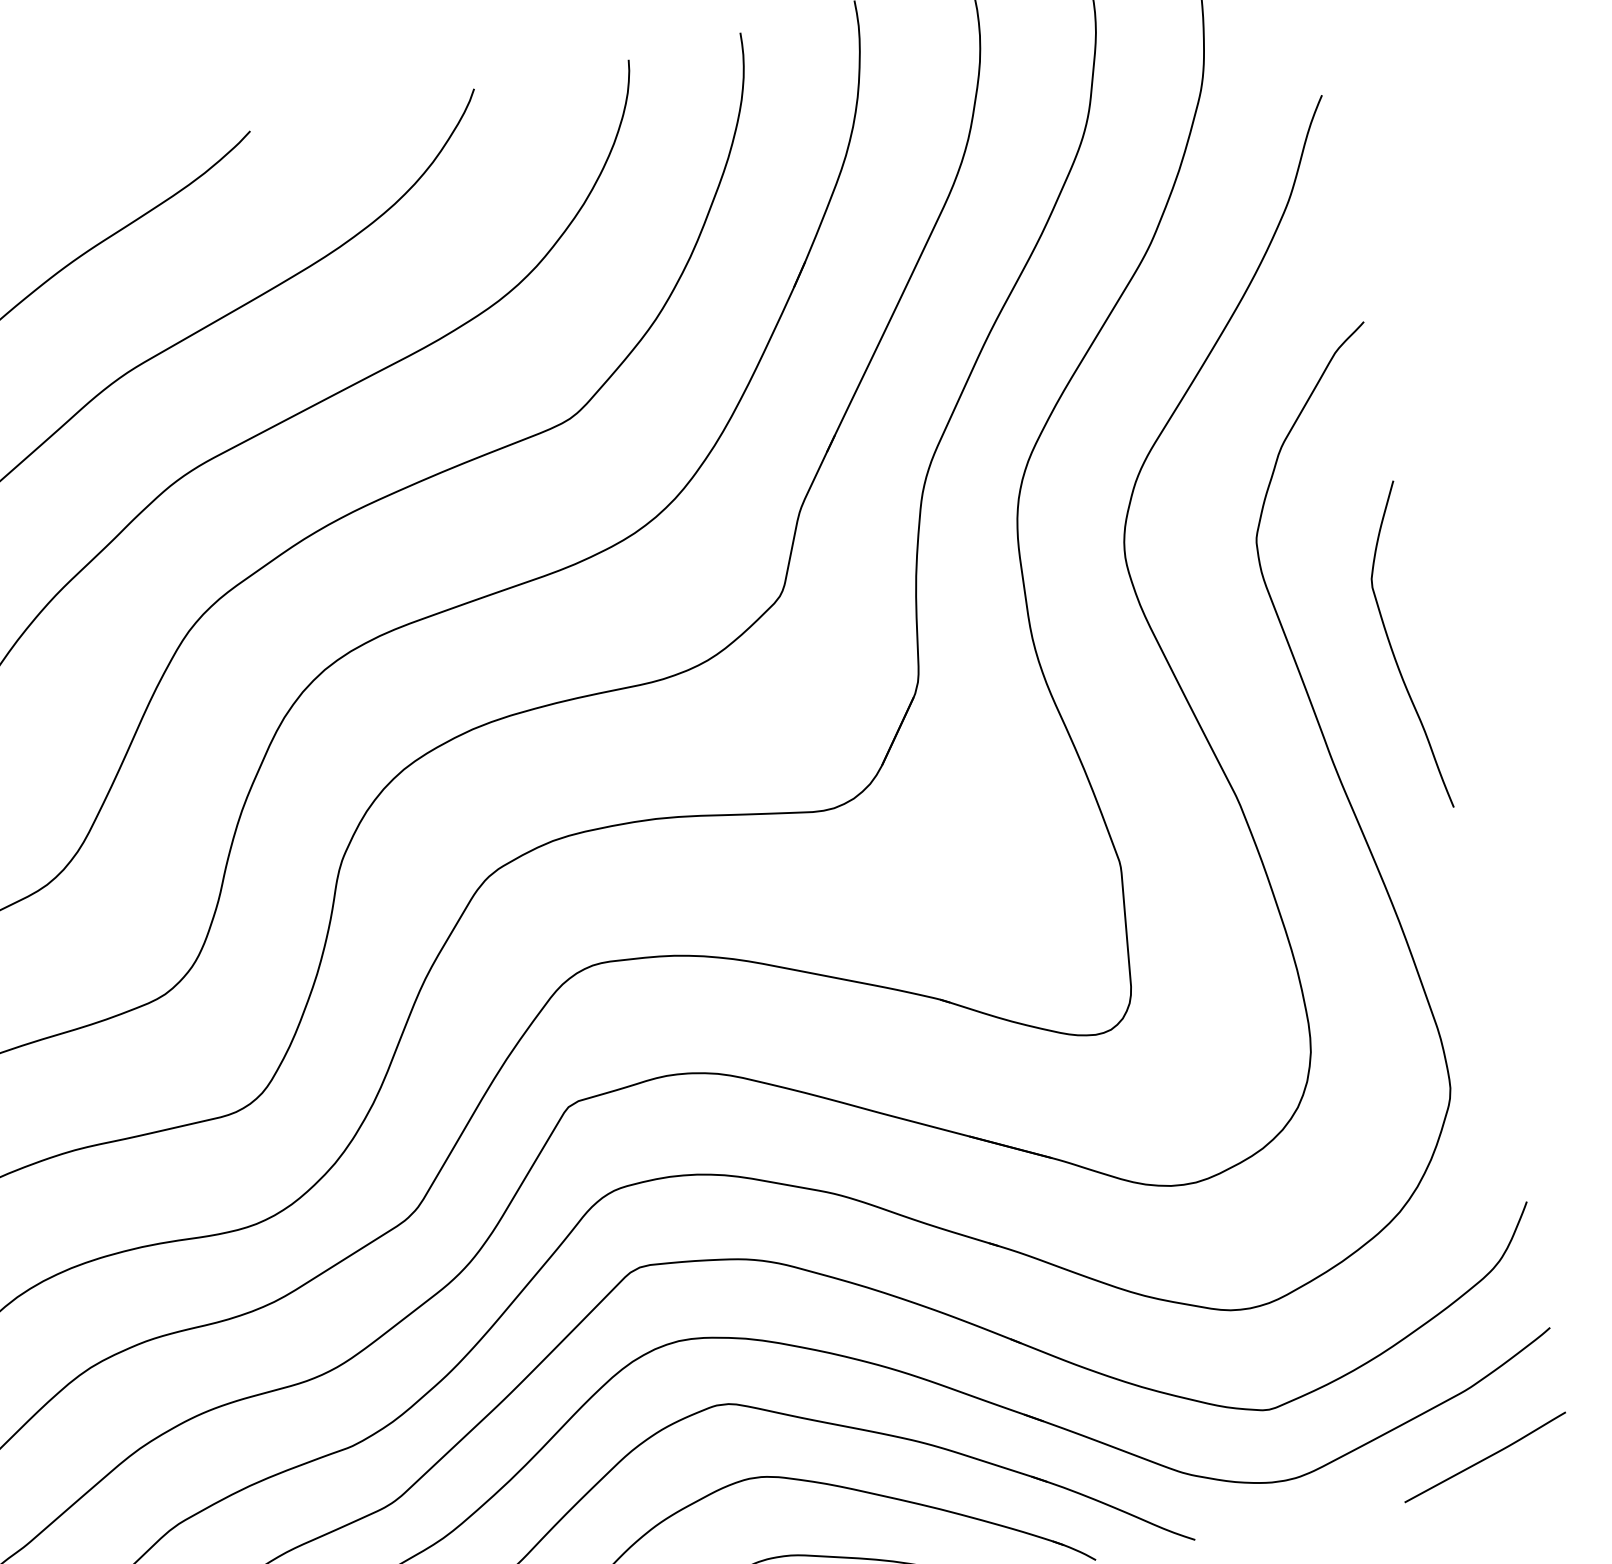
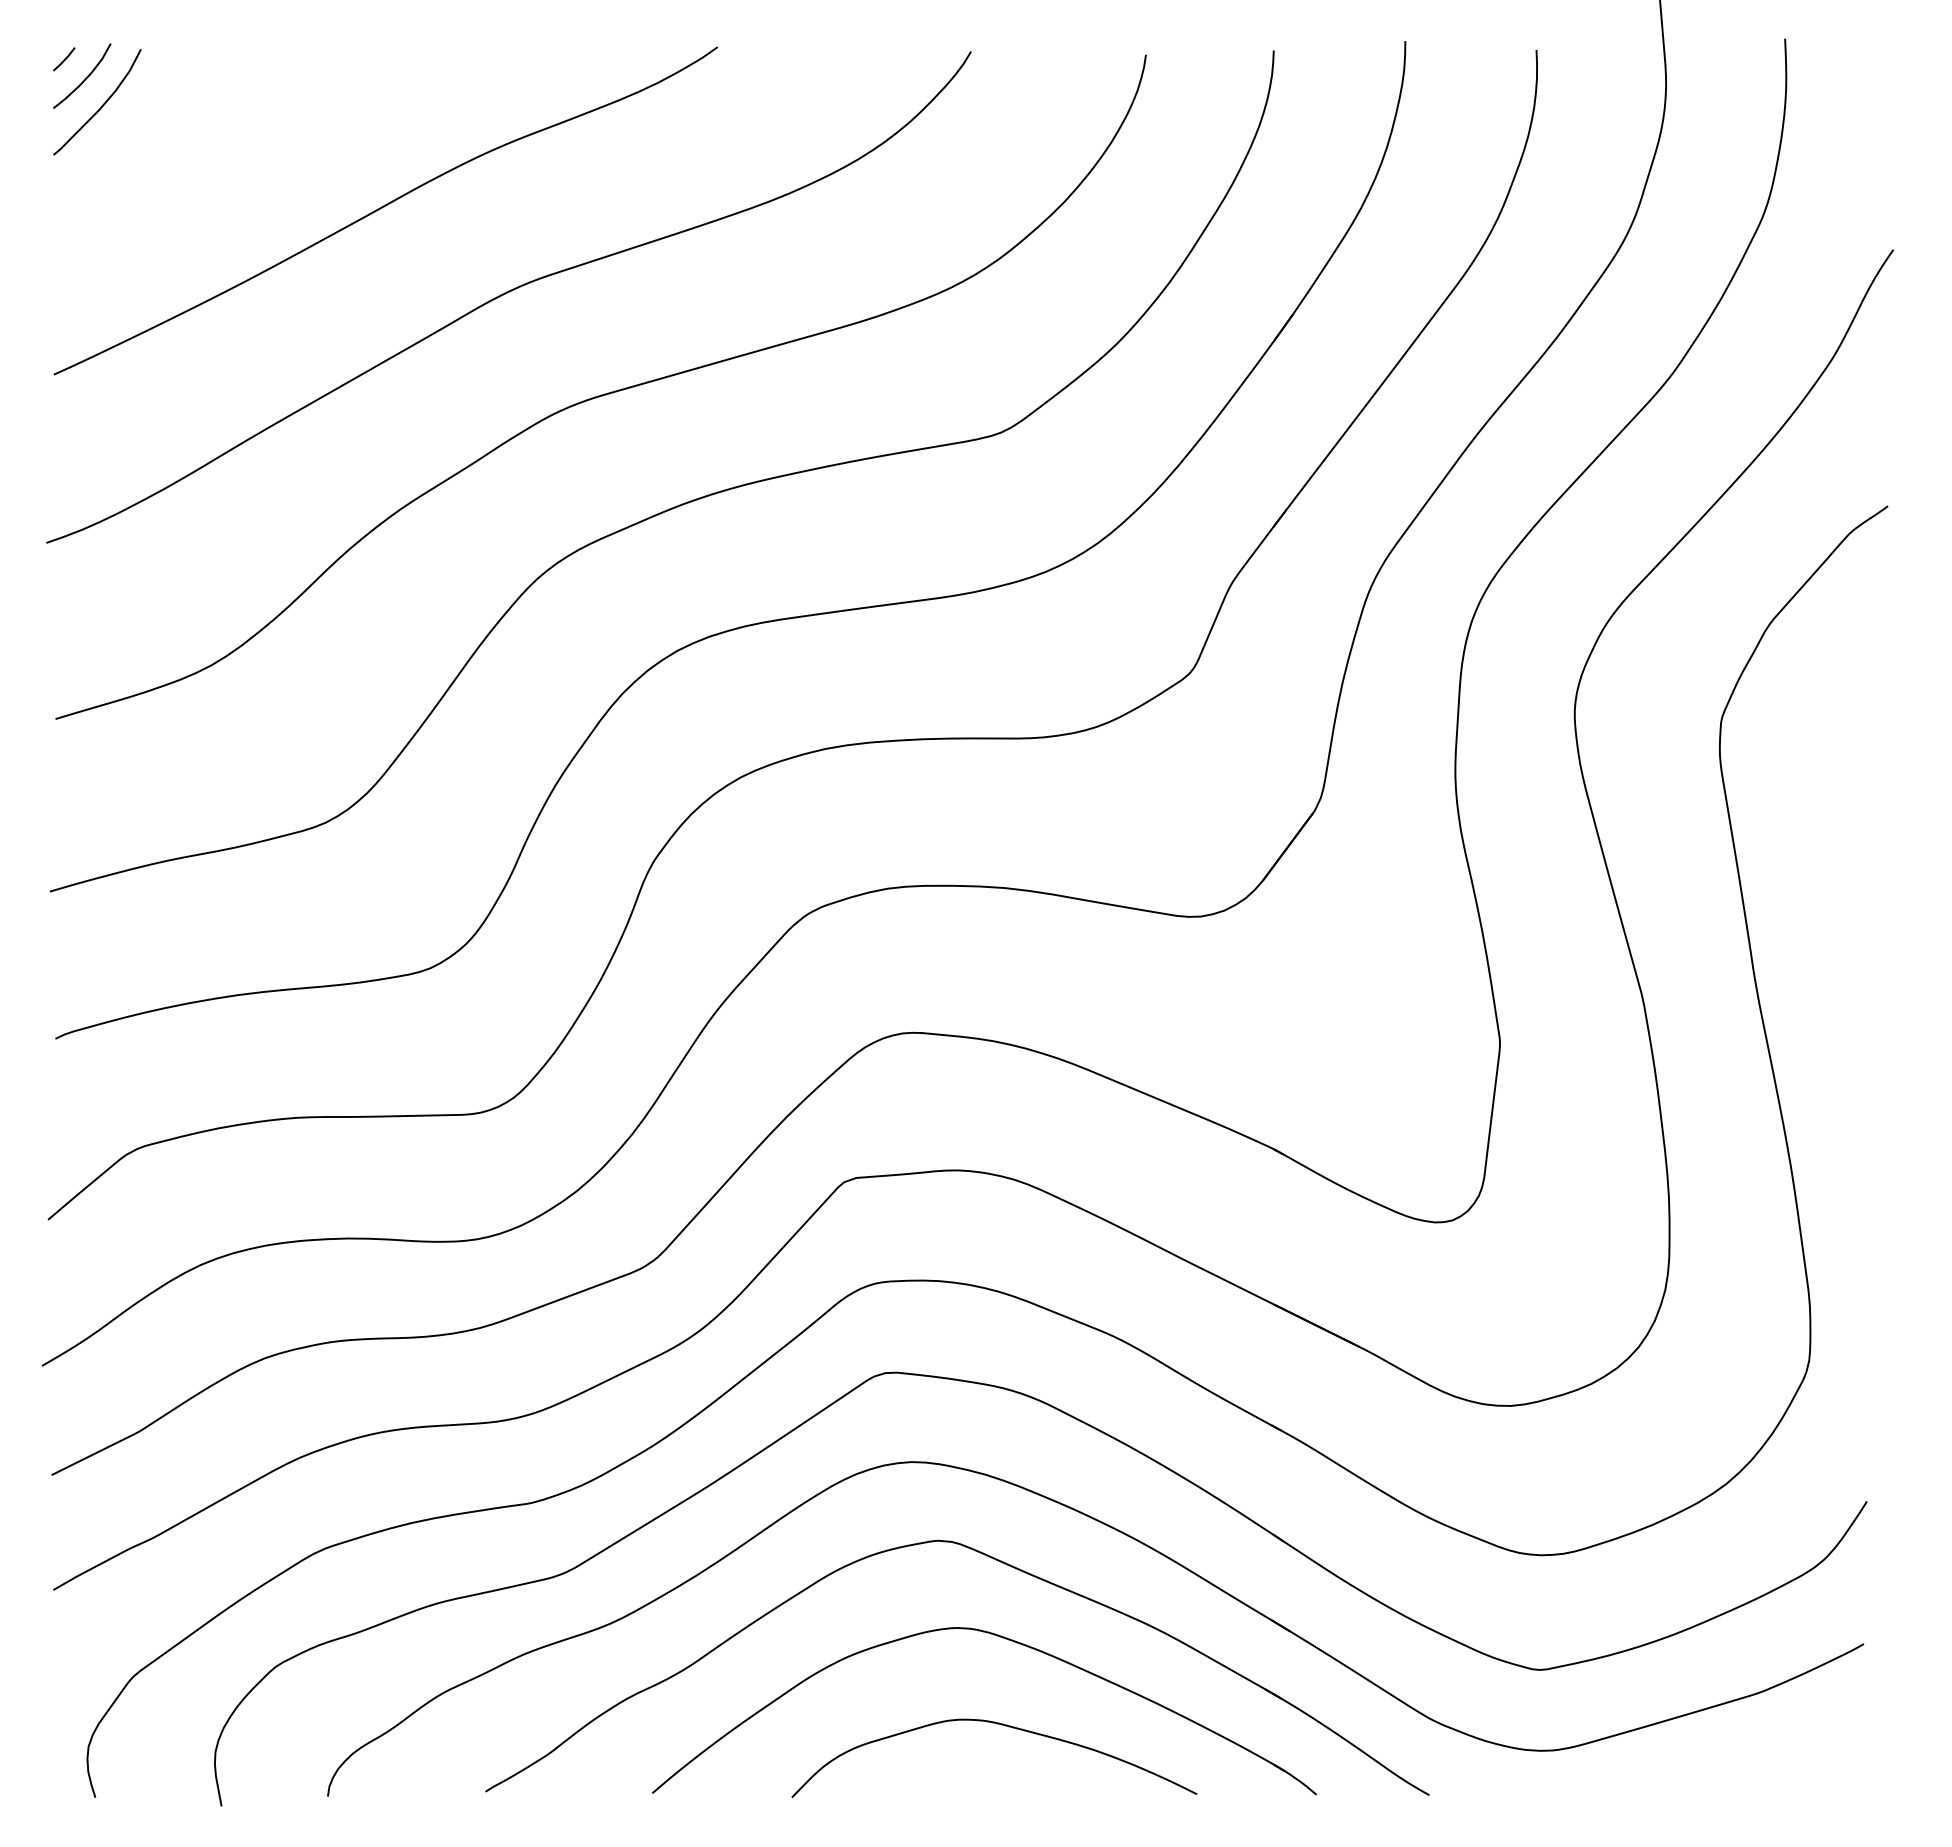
curve: (1394, 654) -> (1846, 875), removed
curve: (1485, 1458) -> (1763, 1771), removed

